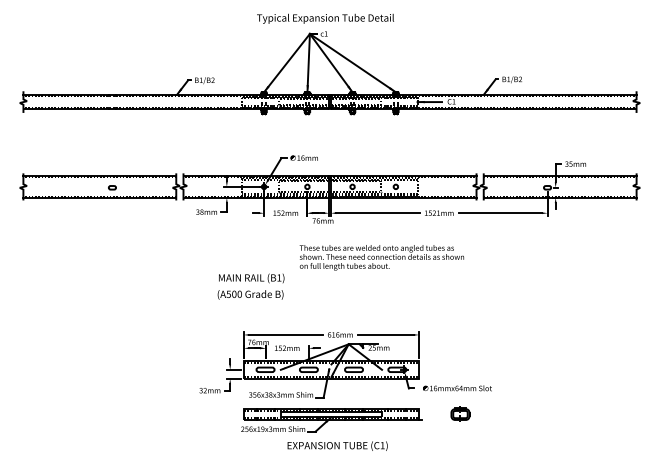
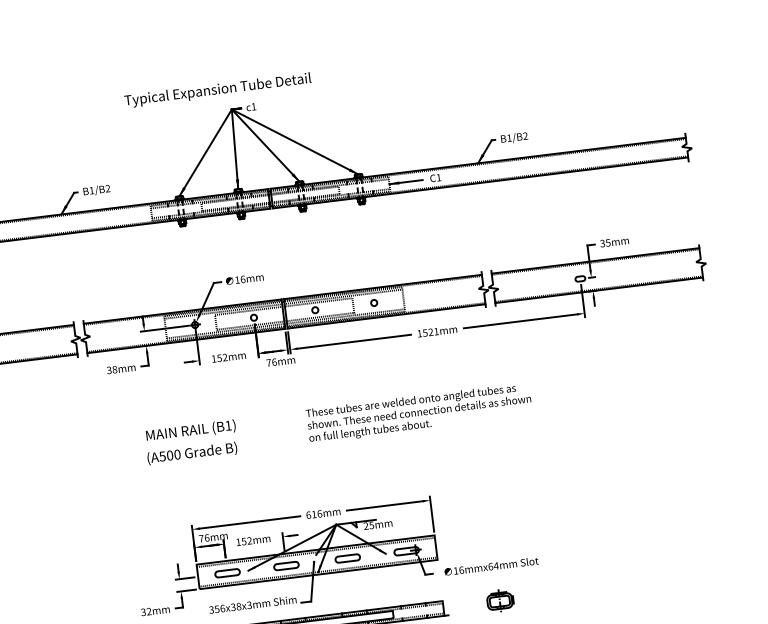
text: (325, 18) -> (217, 89), moved
text: (381, 257) -> (418, 412), moved
text: (250, 286) -> (190, 442), moved

